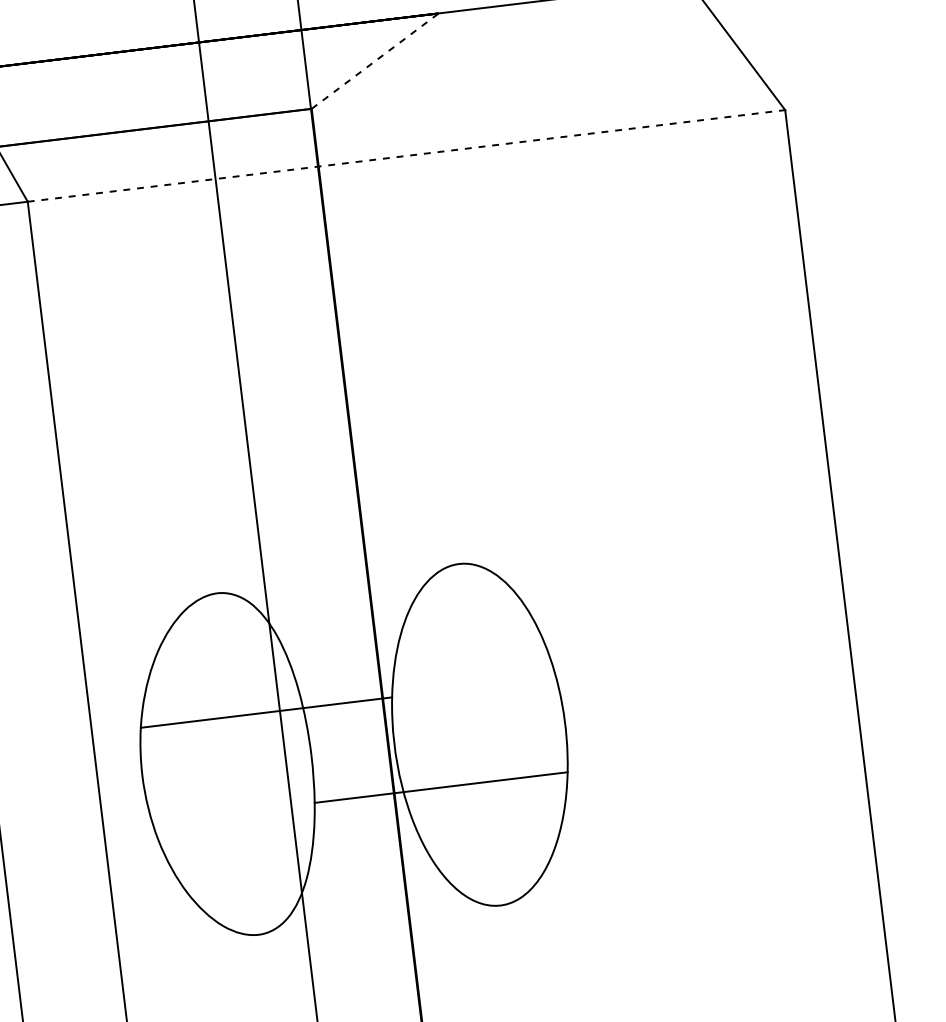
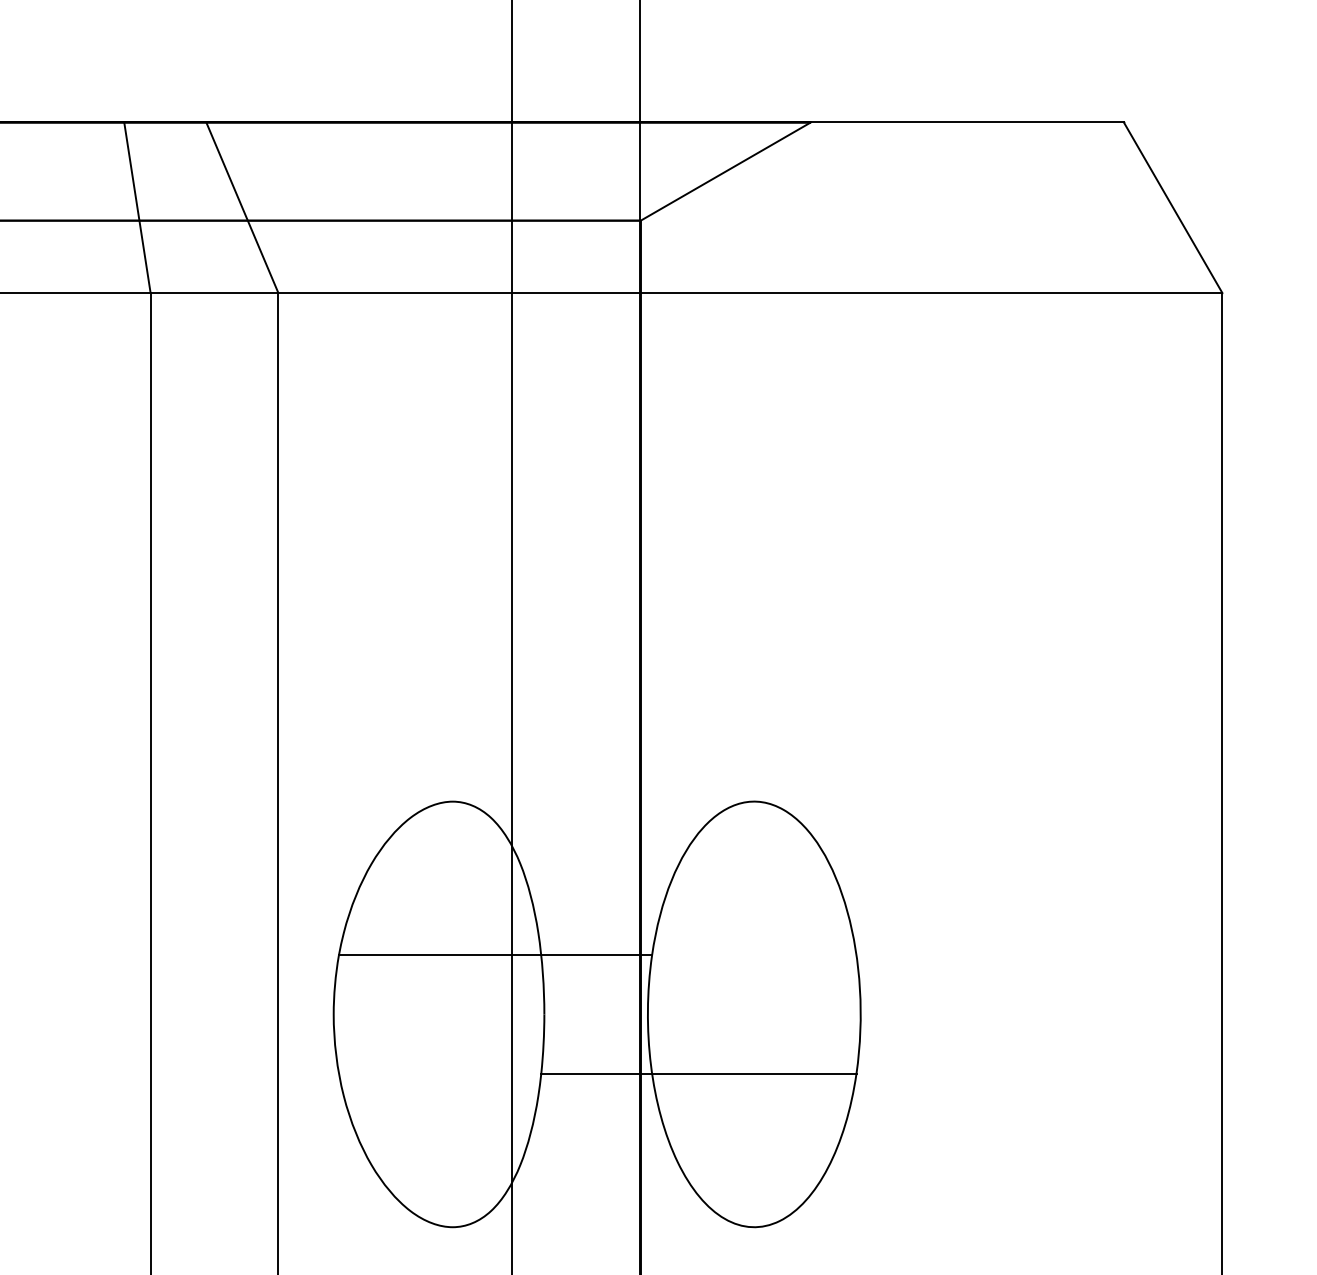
line: (375, 61) -> (726, 171), dashed -> solid
line: (406, 155) -> (750, 292), dashed -> solid

